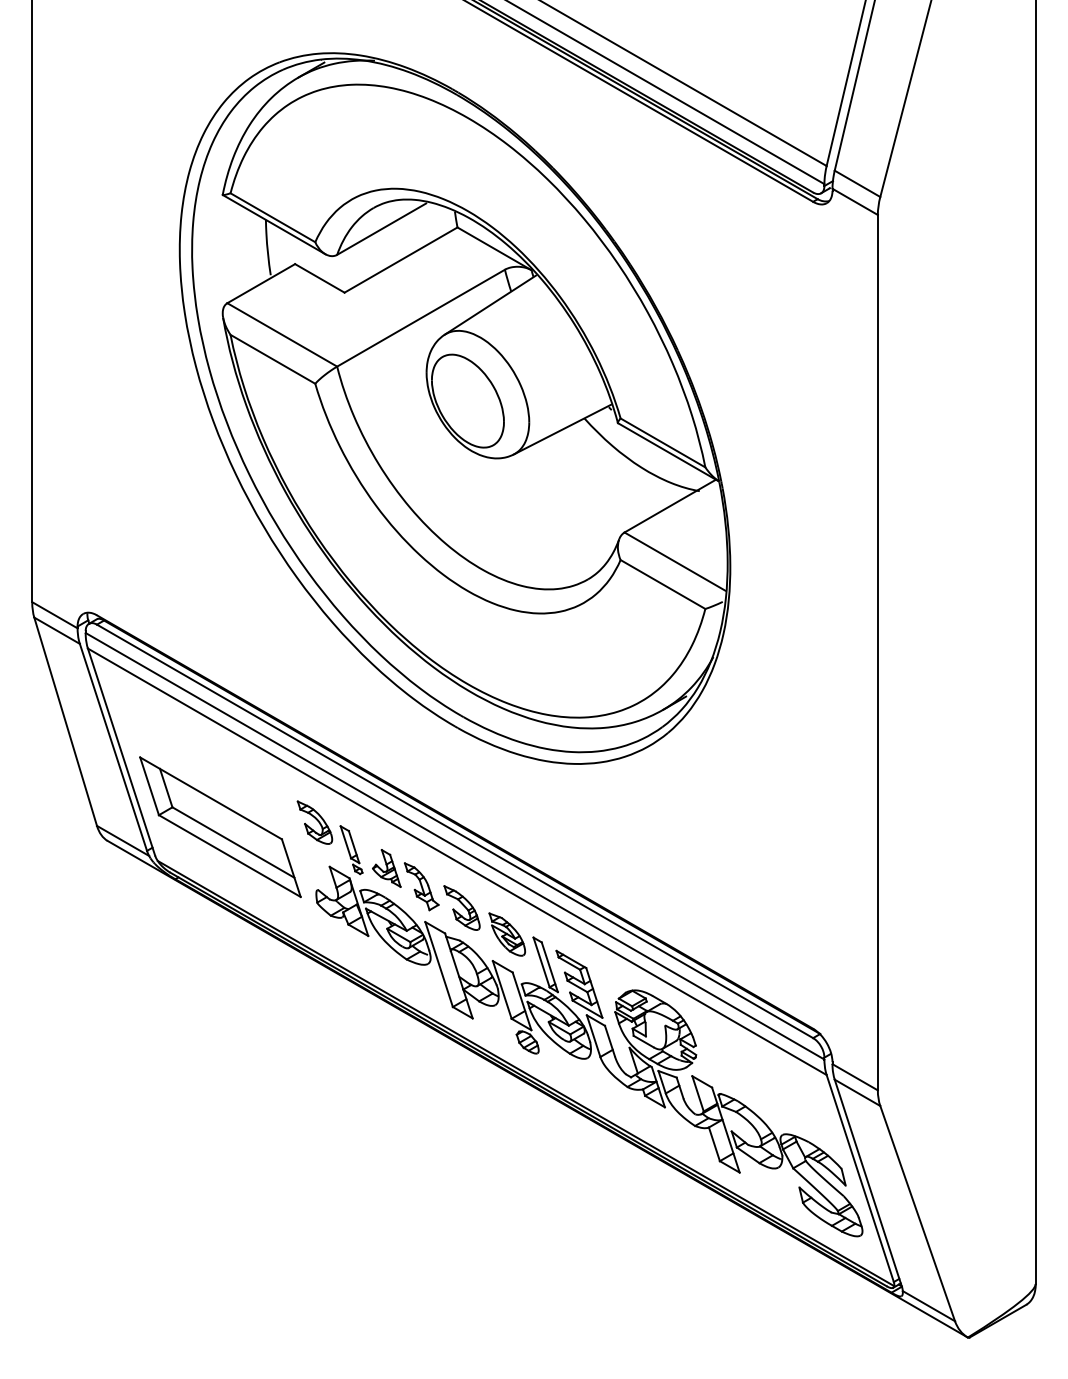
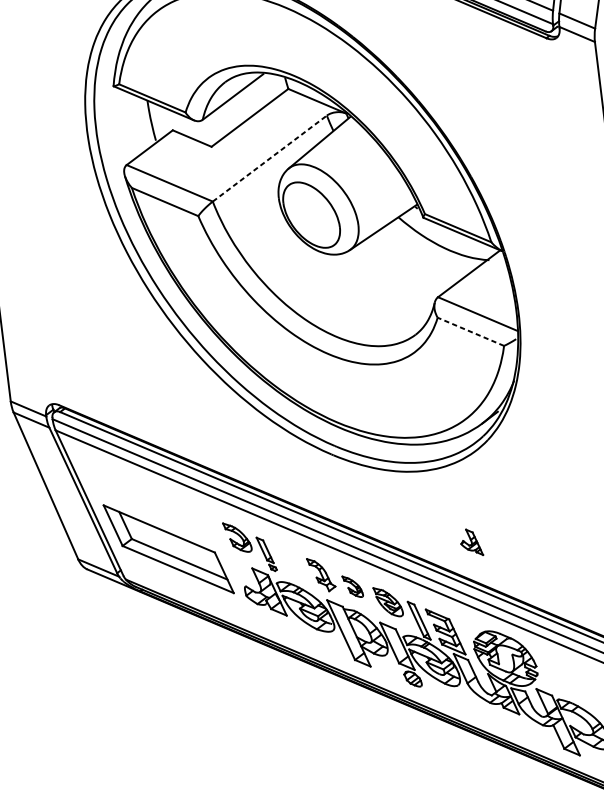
line: (421, 318) -> (270, 158), solid -> dashed
line: (663, 584) -> (471, 331), solid -> dashed
part: (386, 868) -> (471, 542), moved
part: (461, 907) -> (352, 586), size x0.7

